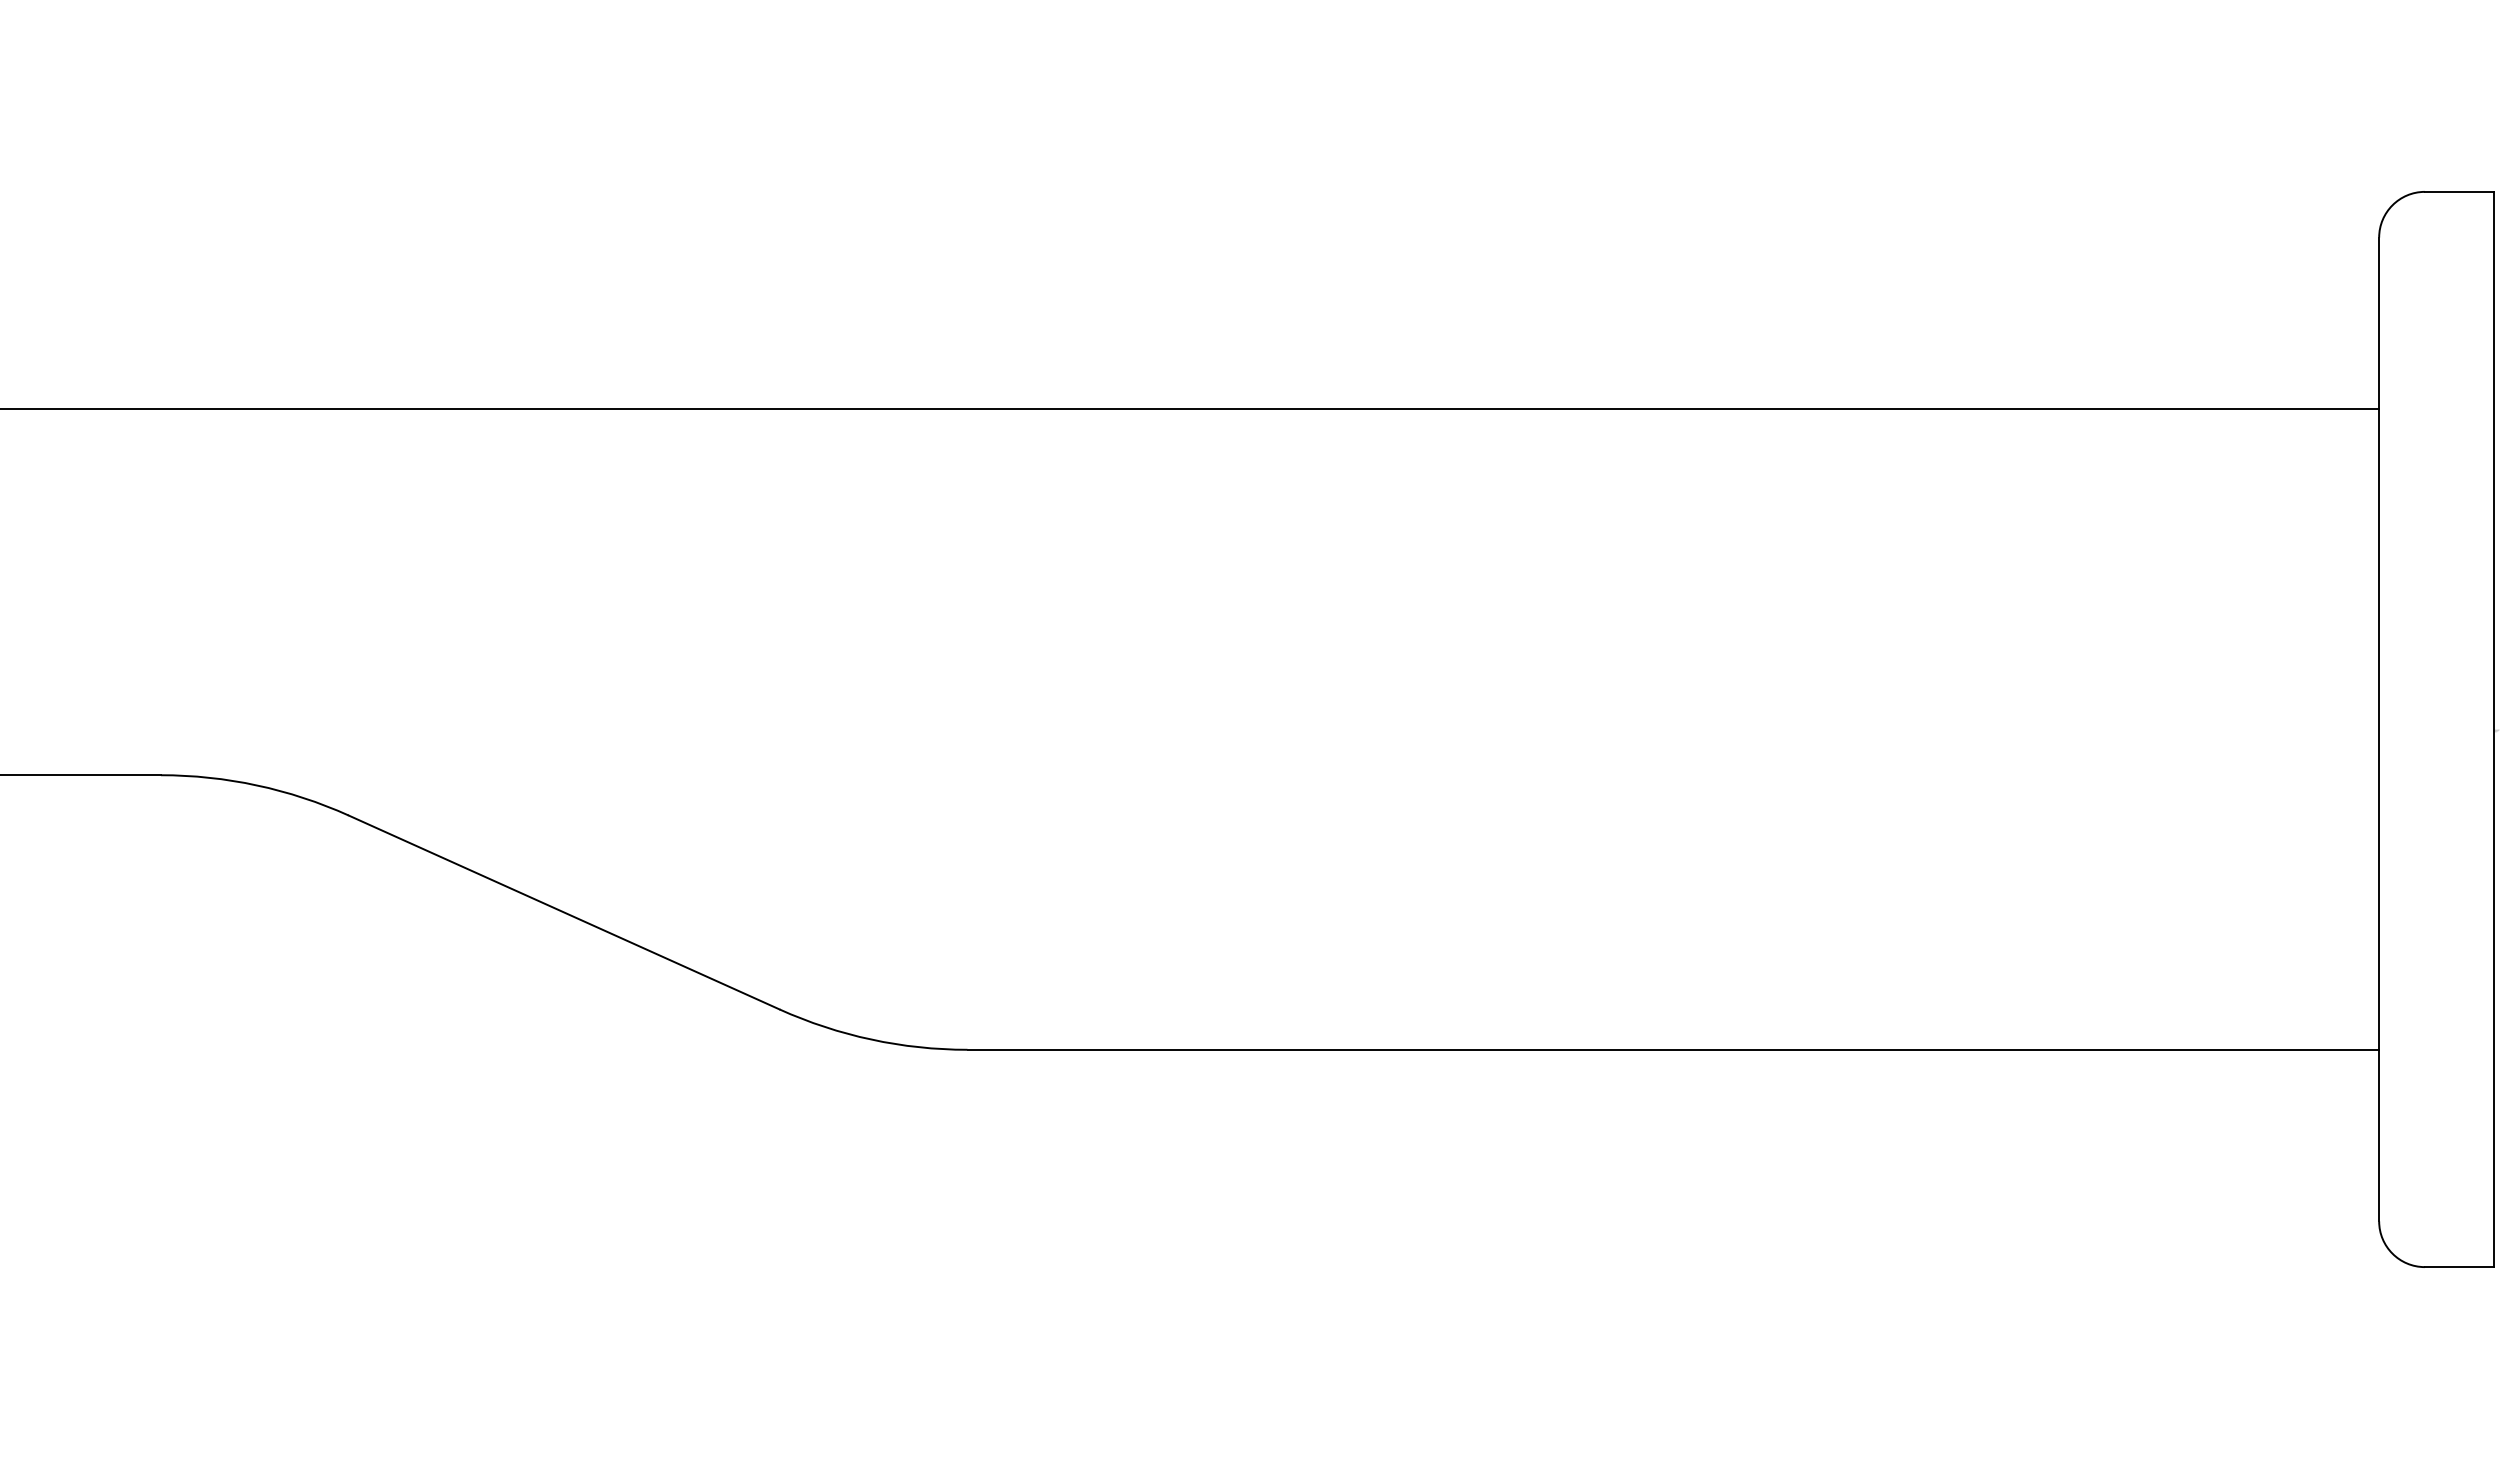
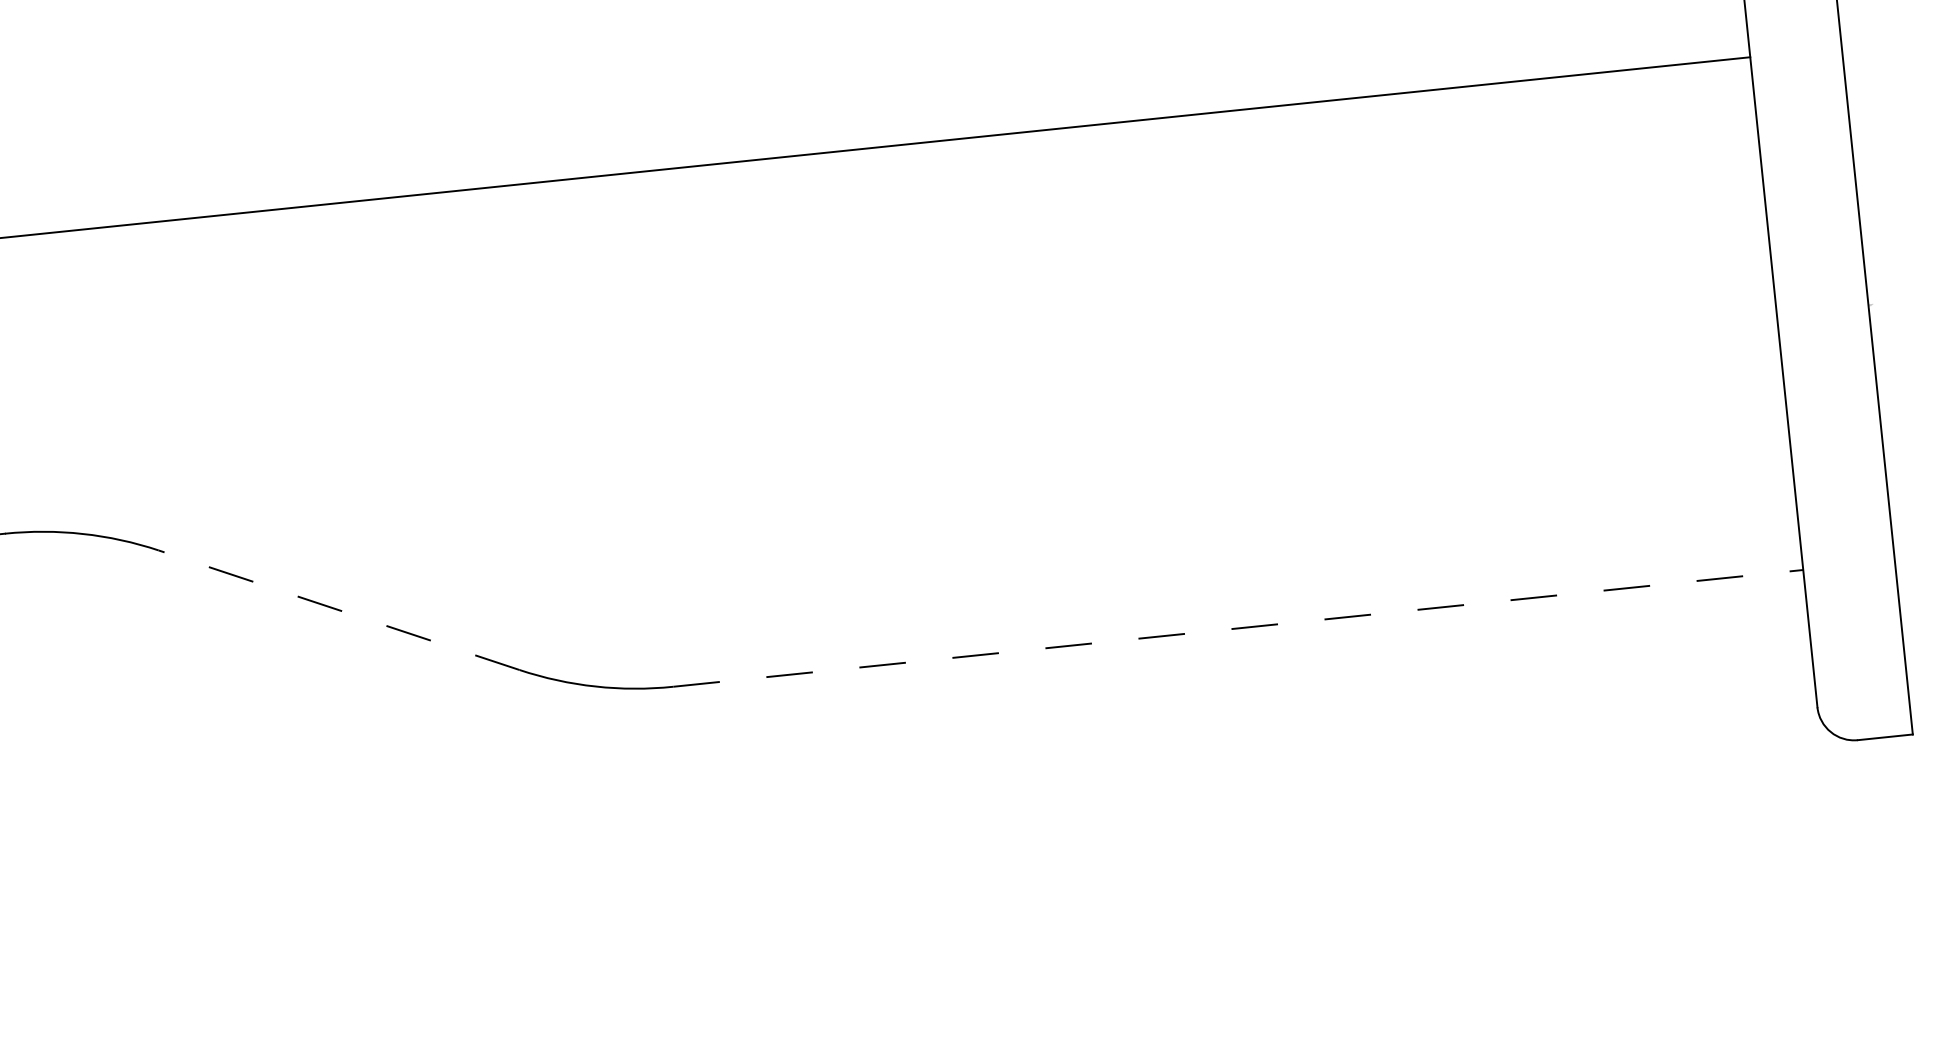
line: (563, 912) -> (338, 610), solid -> dashed
line: (1673, 1049) -> (1238, 628), solid -> dashed

